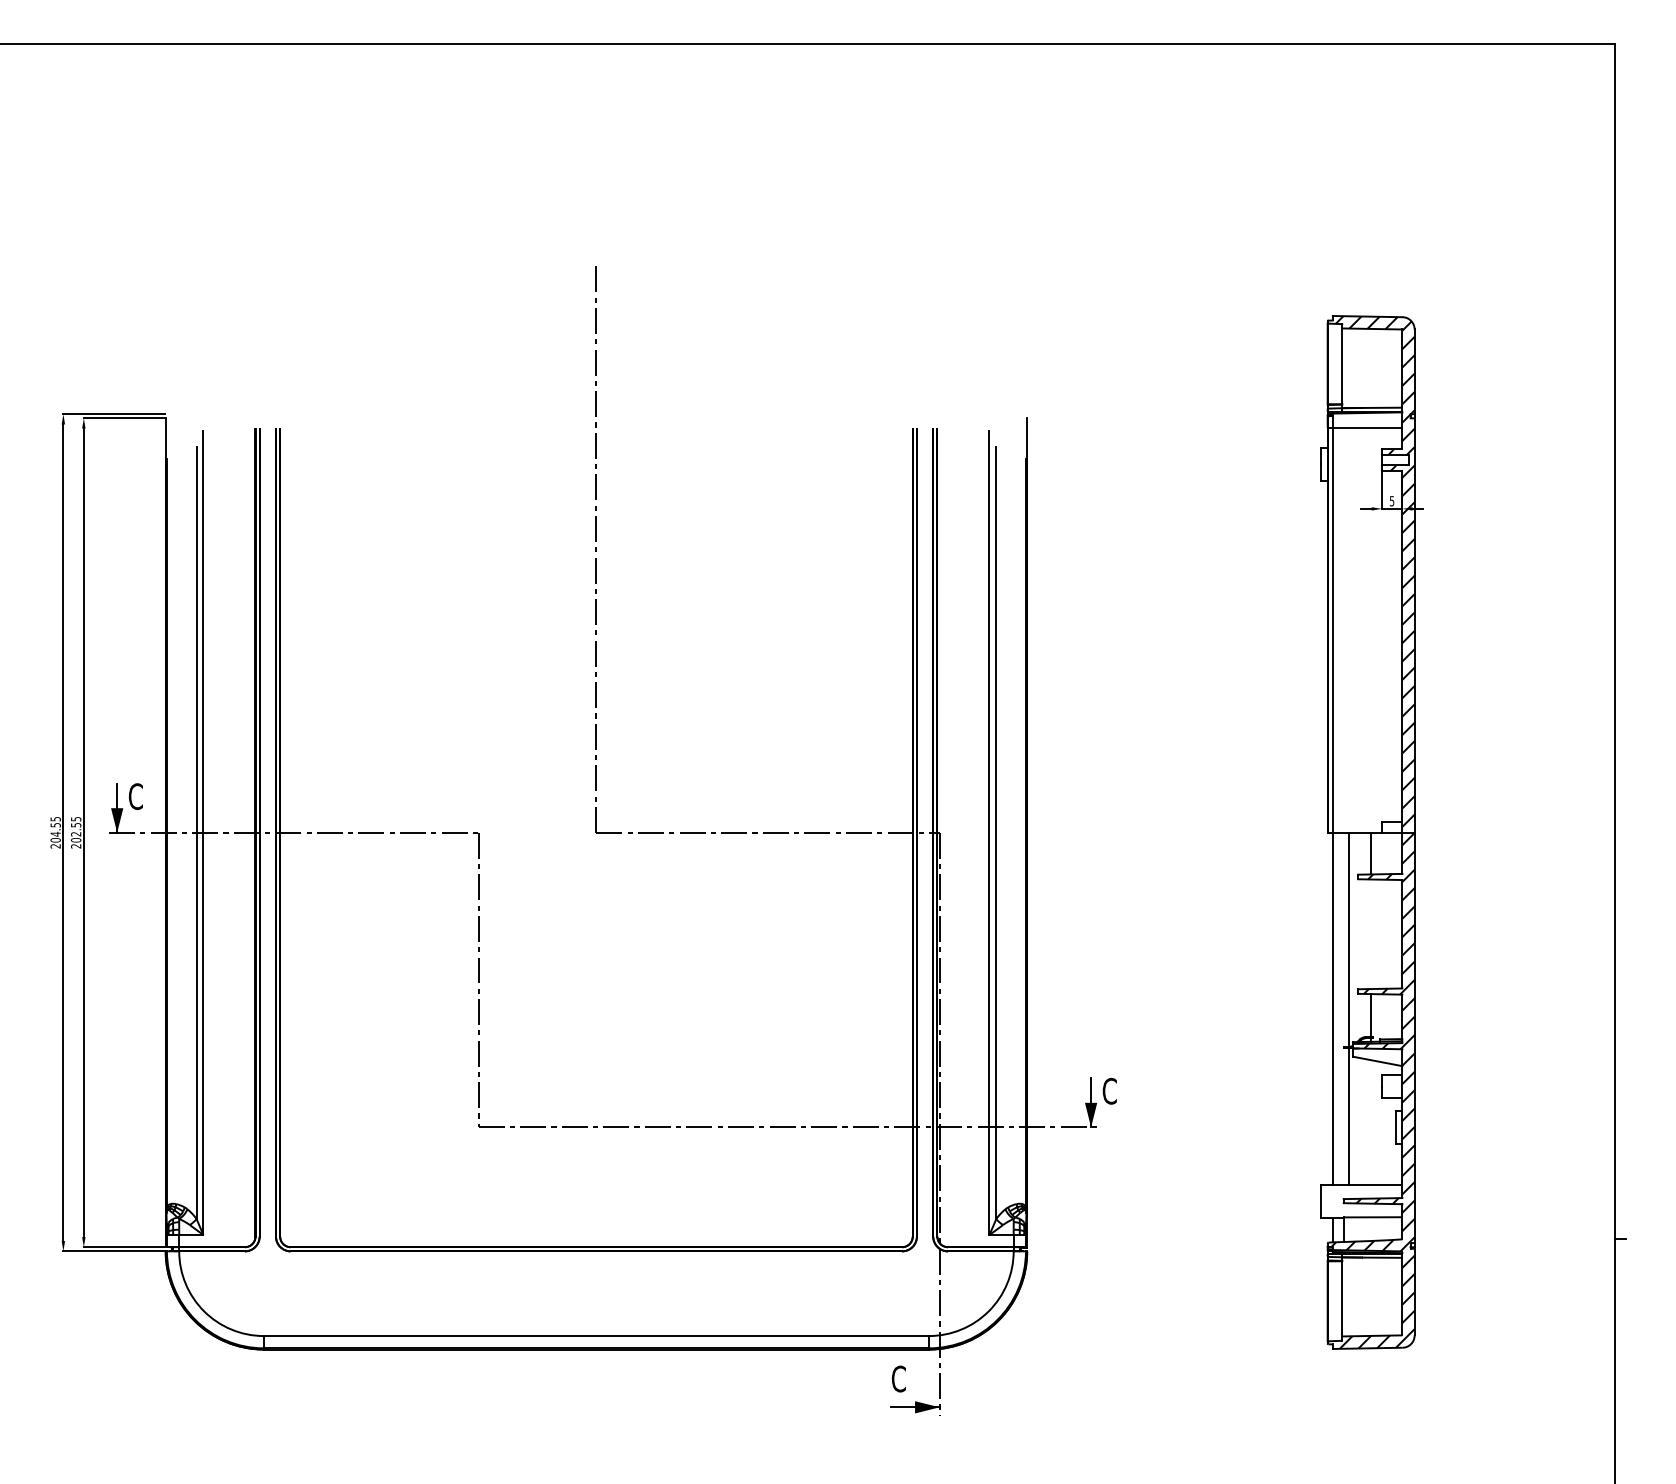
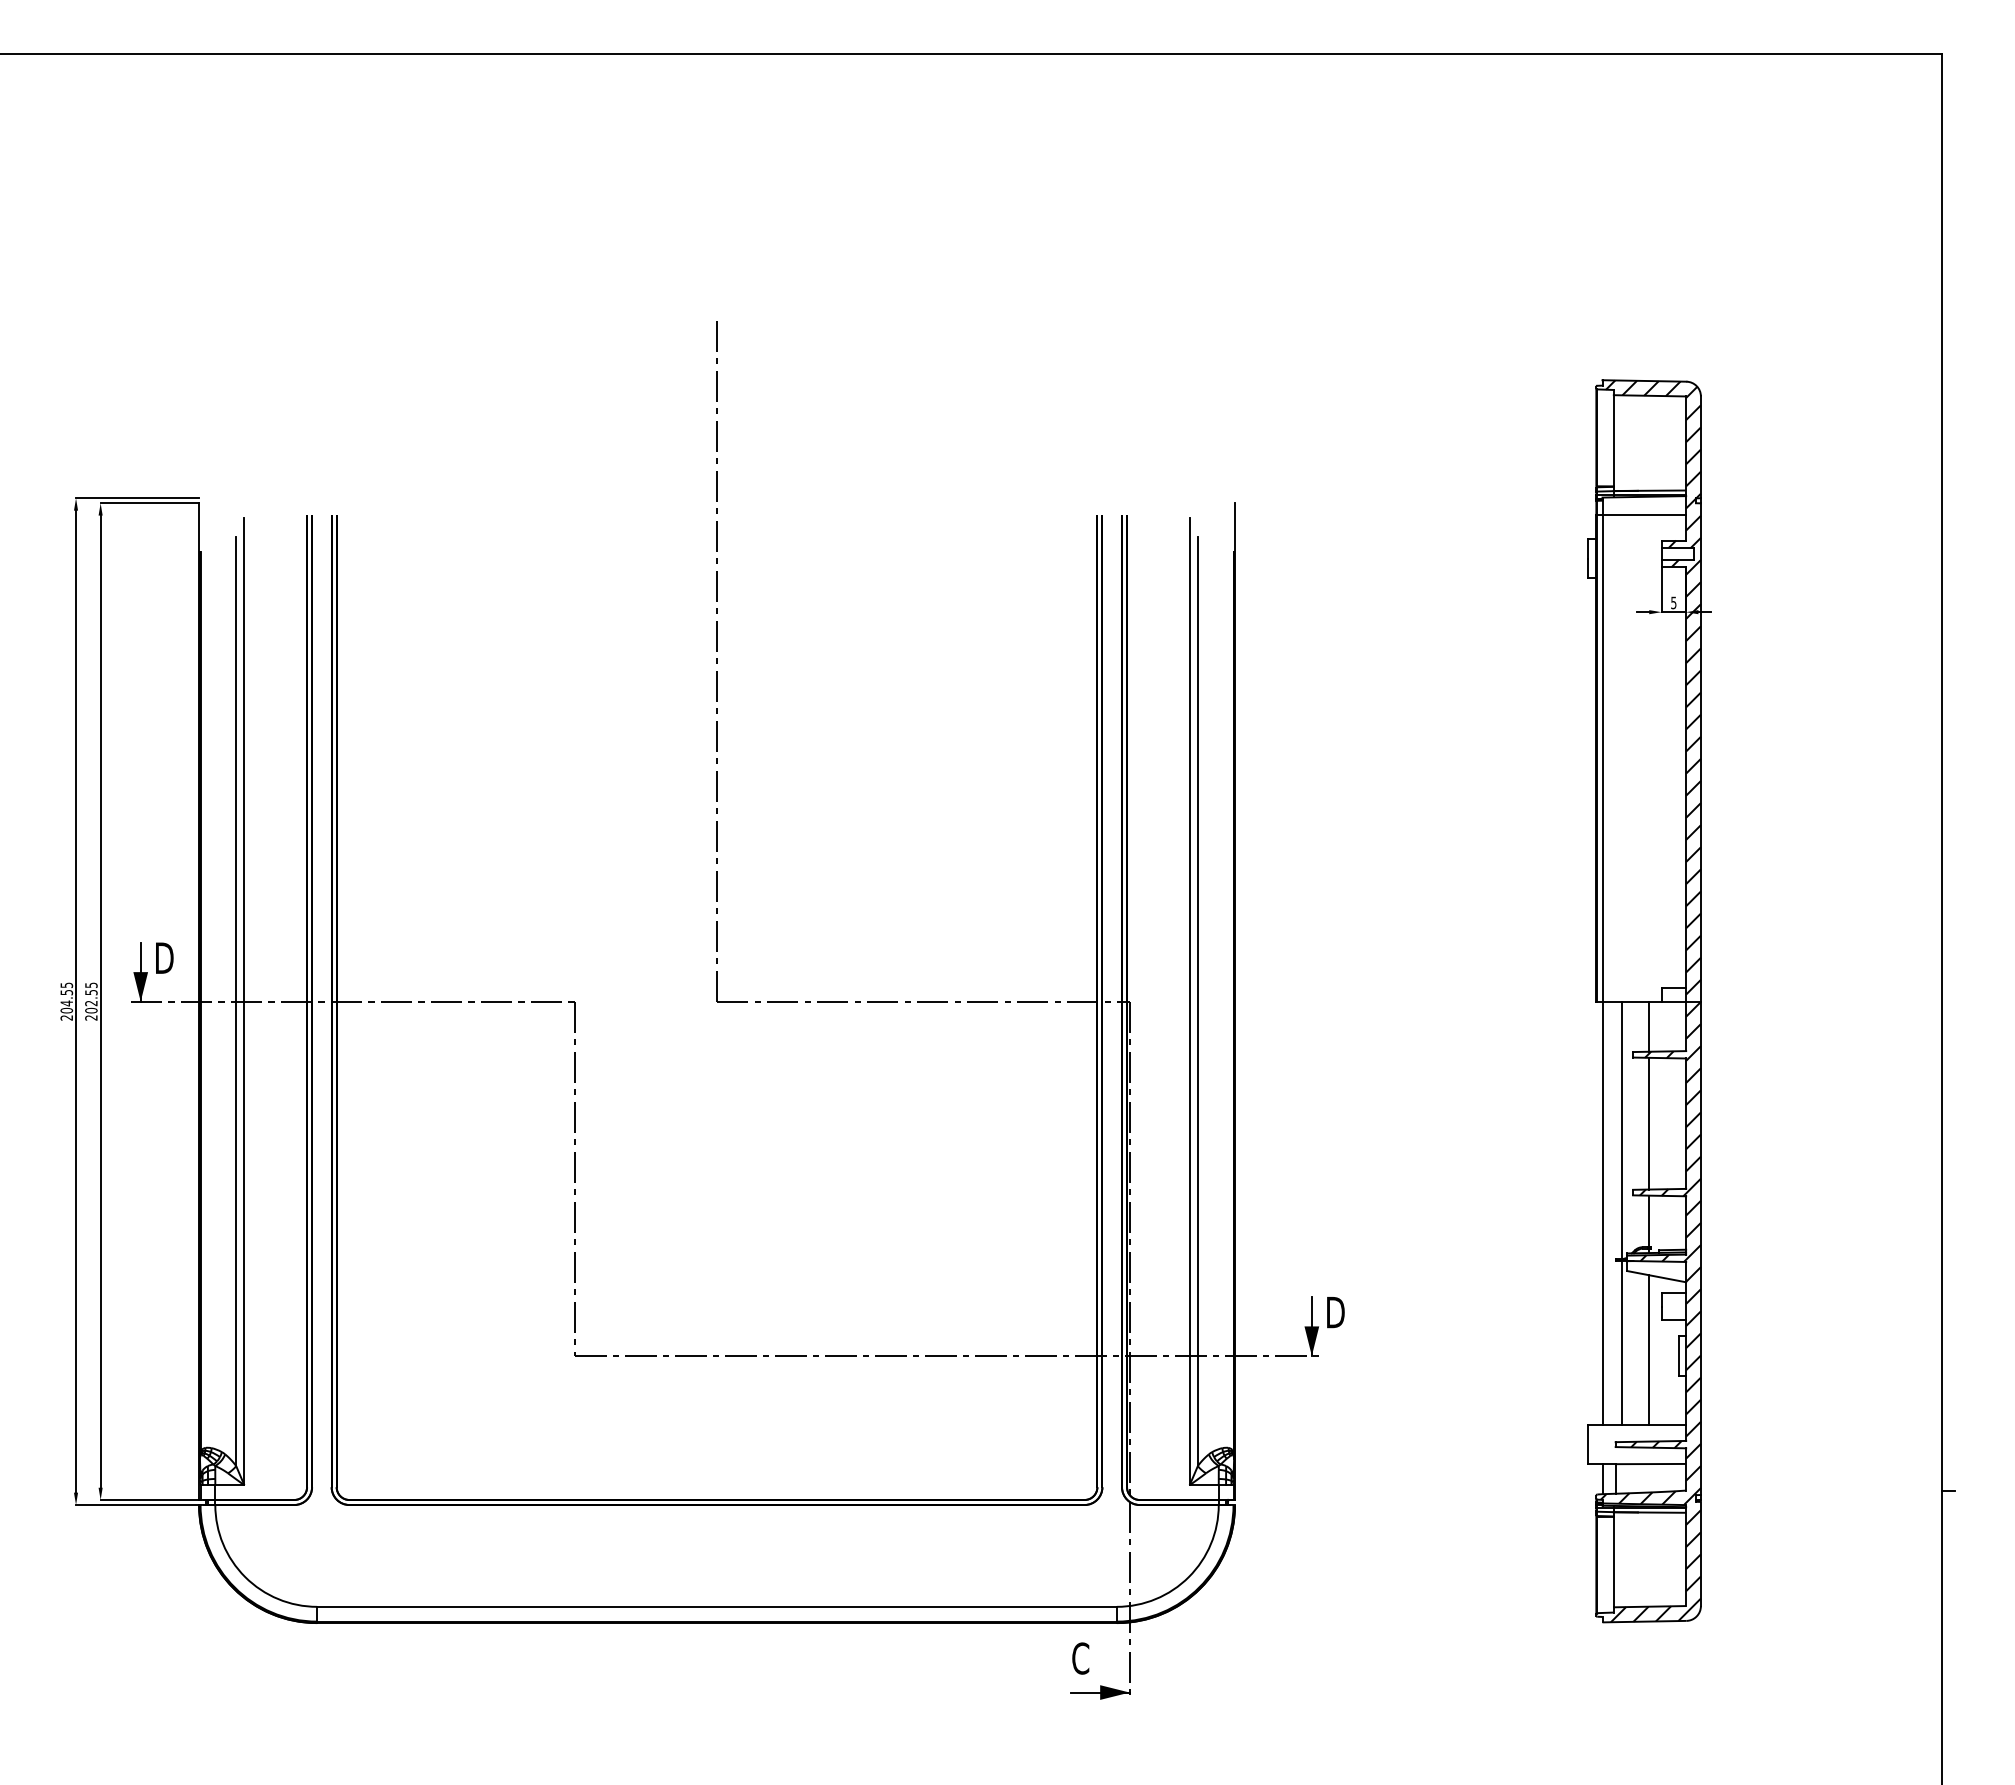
text: (136, 796) -> (163, 958), C -> D
line: (1371, 934) -> (1648, 1123), added
text: (1110, 1091) -> (1335, 1312), C -> D
line: (1371, 1122) -> (1648, 1349), added

